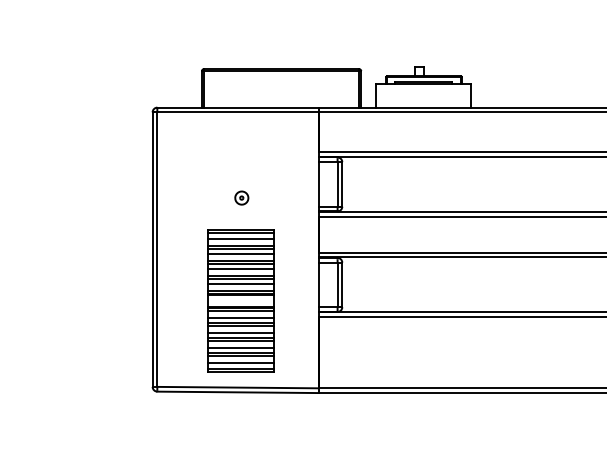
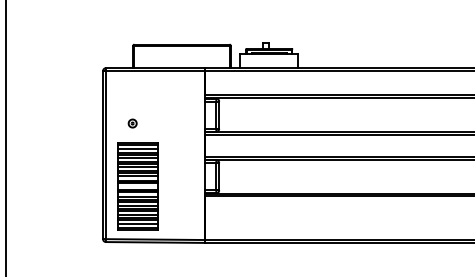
part: (241, 197) -> (132, 123), moved
part: (239, 300) -> (137, 186), moved

